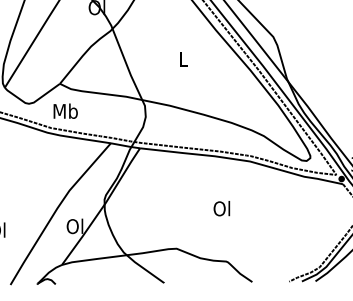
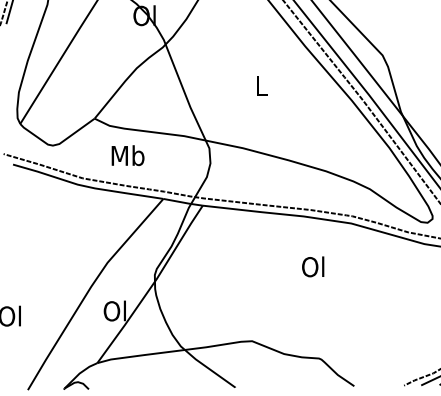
text: (65, 110) -> (127, 154), moved
text: (221, 208) -> (312, 266), moved

